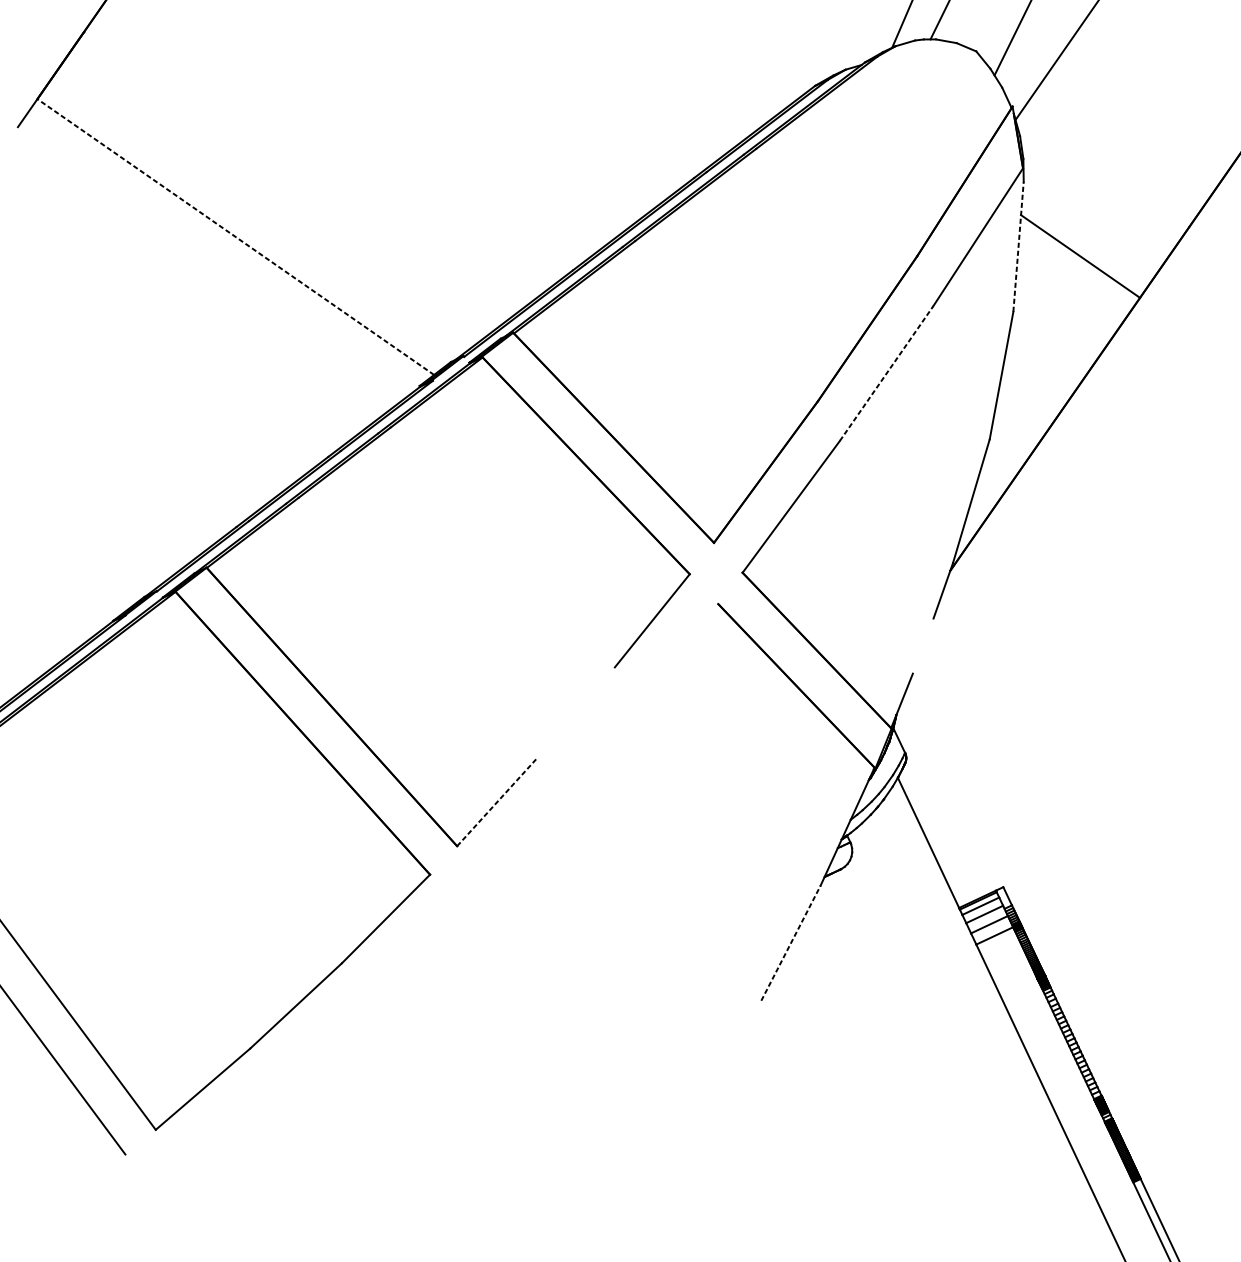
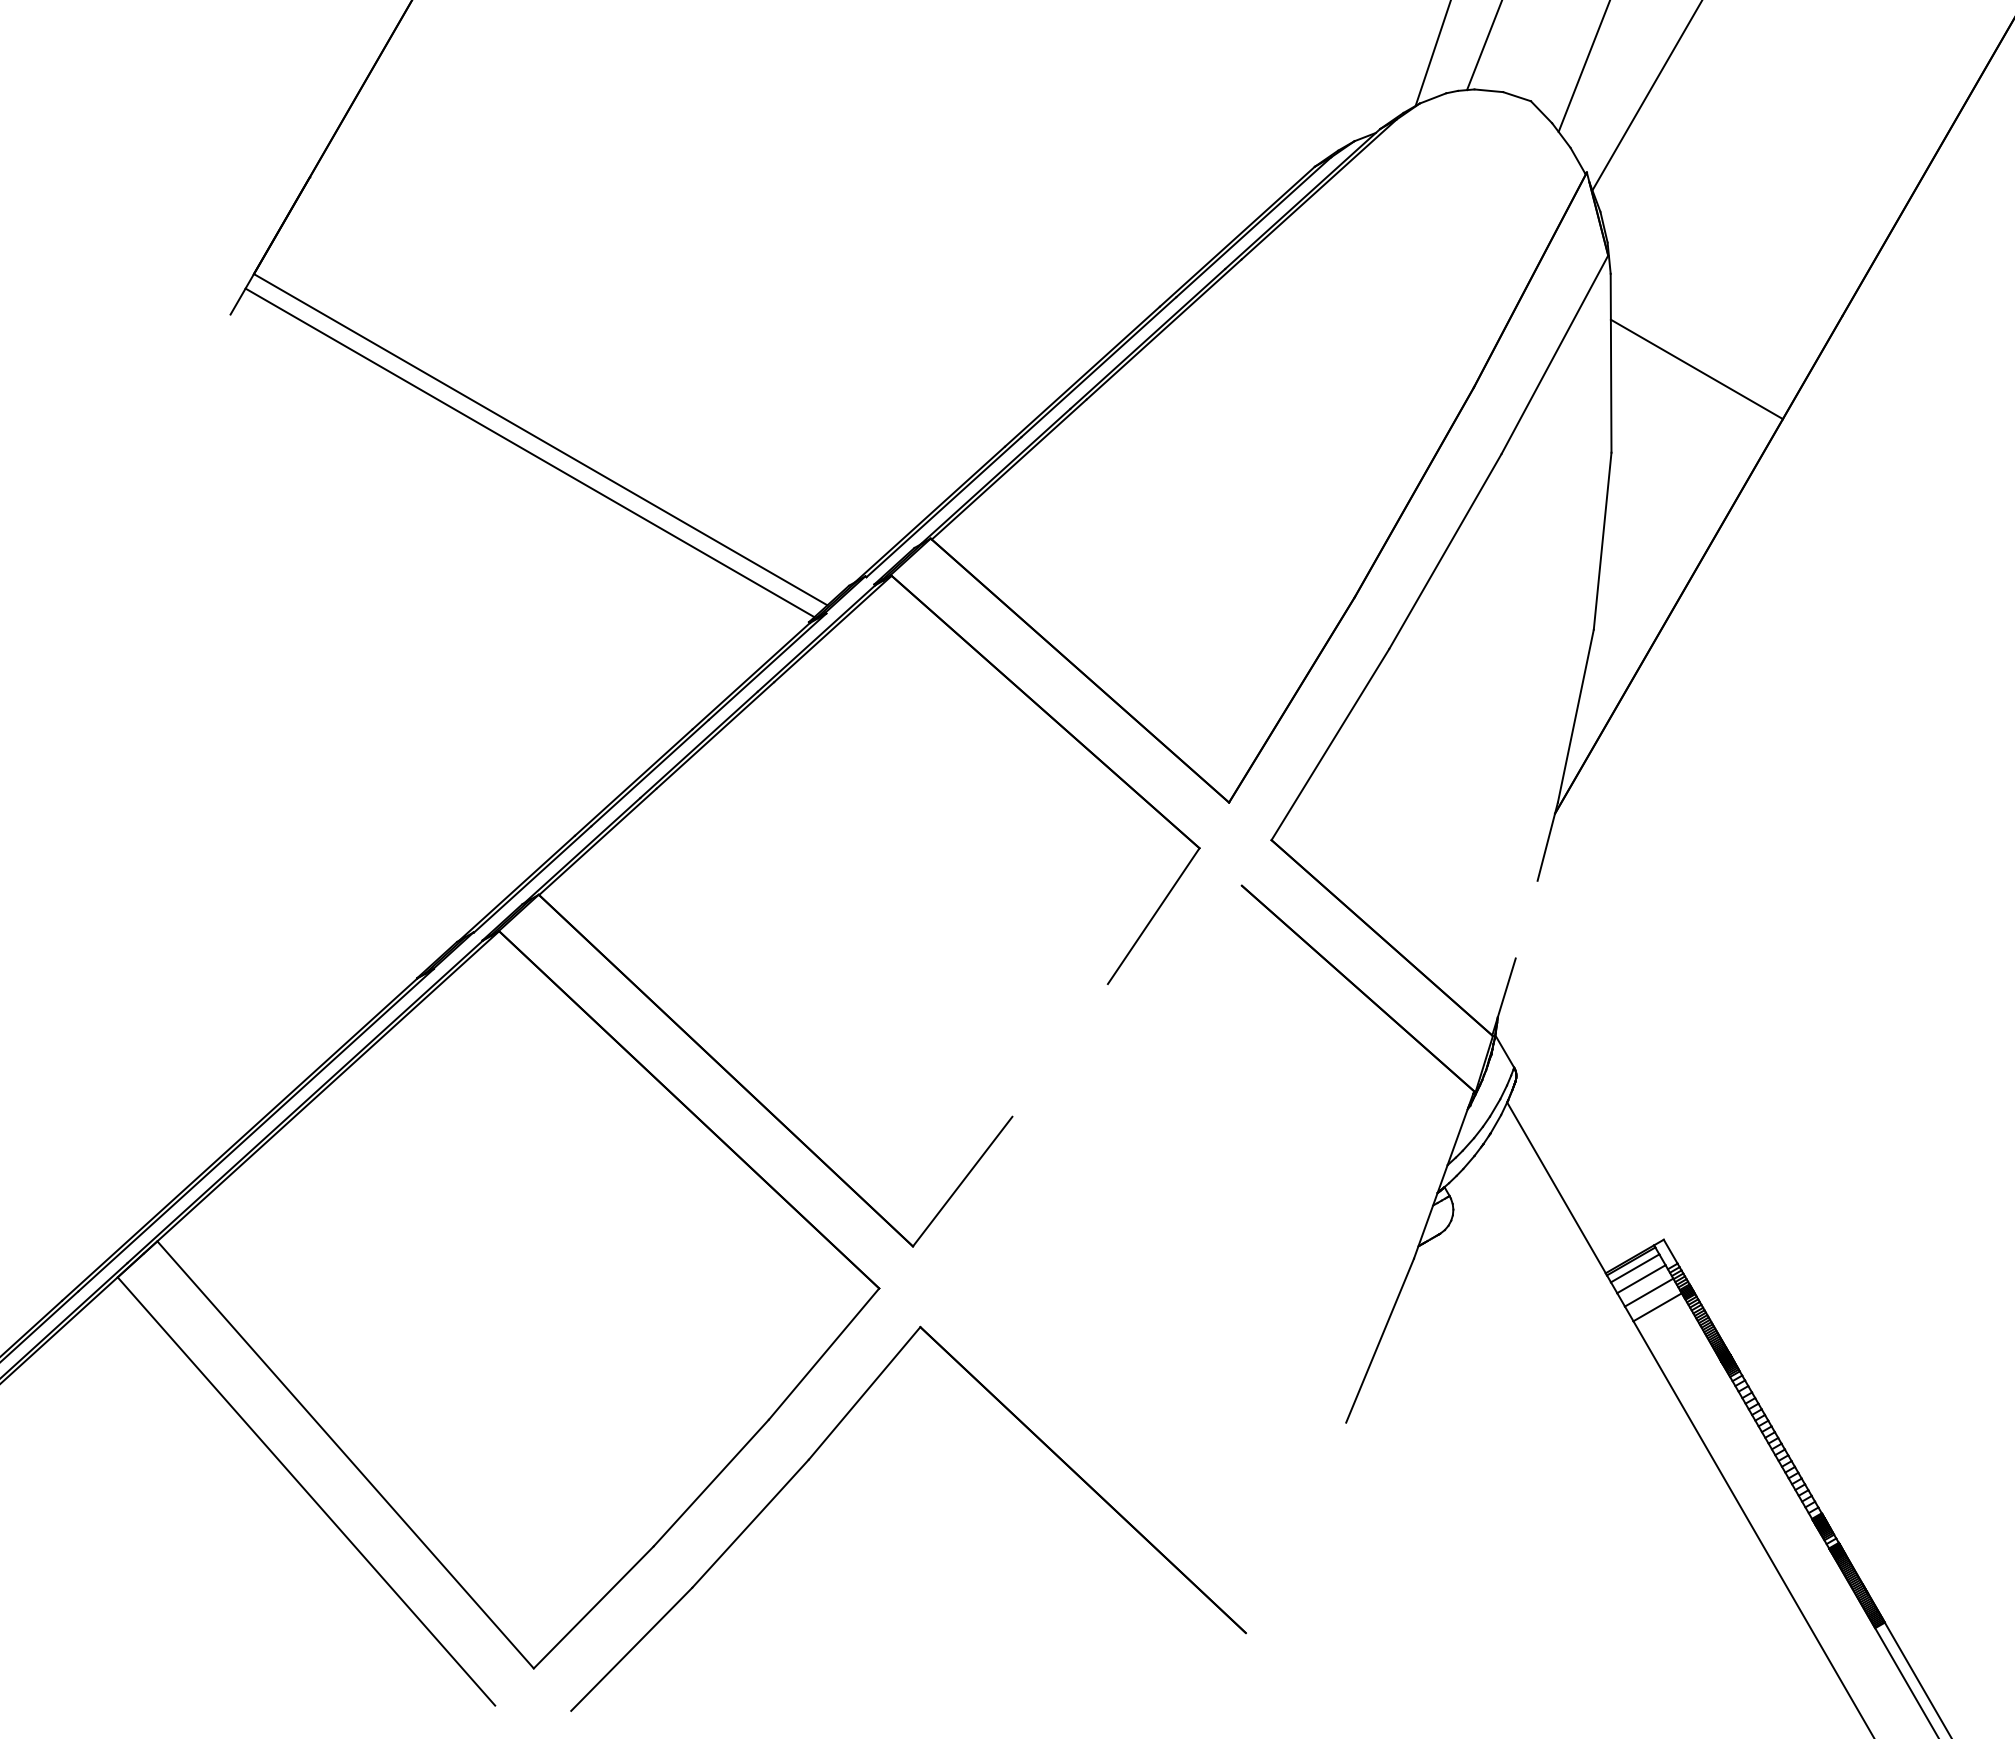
line: (235, 236) -> (540, 439), dashed -> solid
line: (226, 245) -> (529, 452), added
line: (1018, 246) -> (1611, 362), dashed -> solid
line: (886, 373) -> (1445, 551), dashed -> solid
line: (497, 802) -> (962, 1181), dashed -> solid
line: (791, 943) -> (1380, 1340), dashed -> solid
part: (379, 985) -> (822, 1445), added

